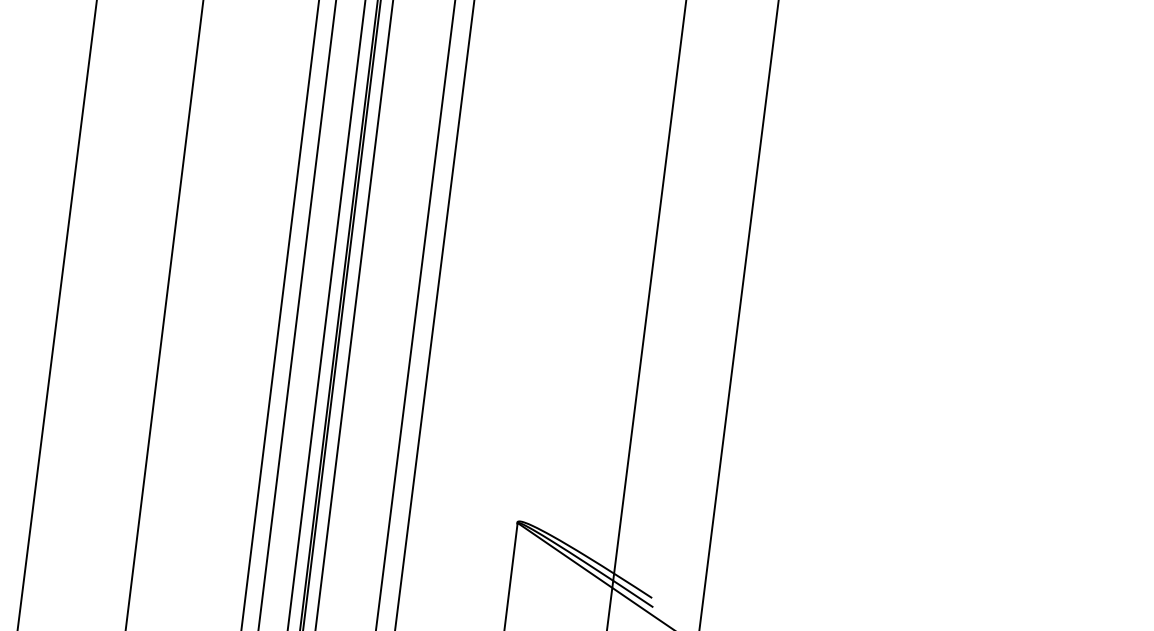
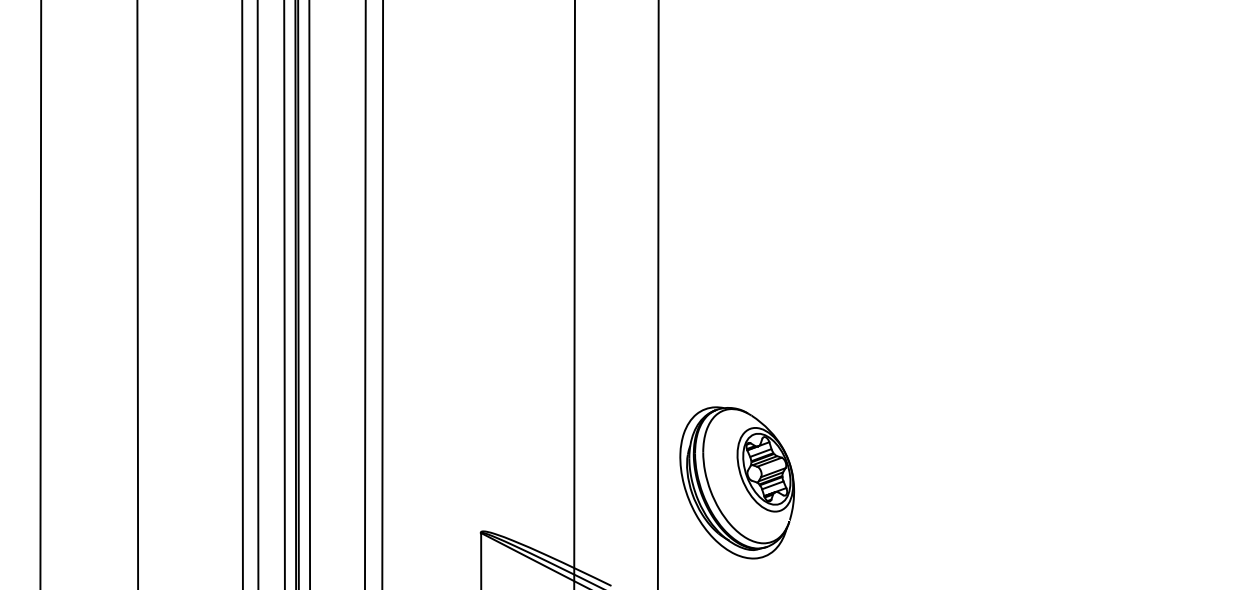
part: (803, 502) -> (737, 482), added

